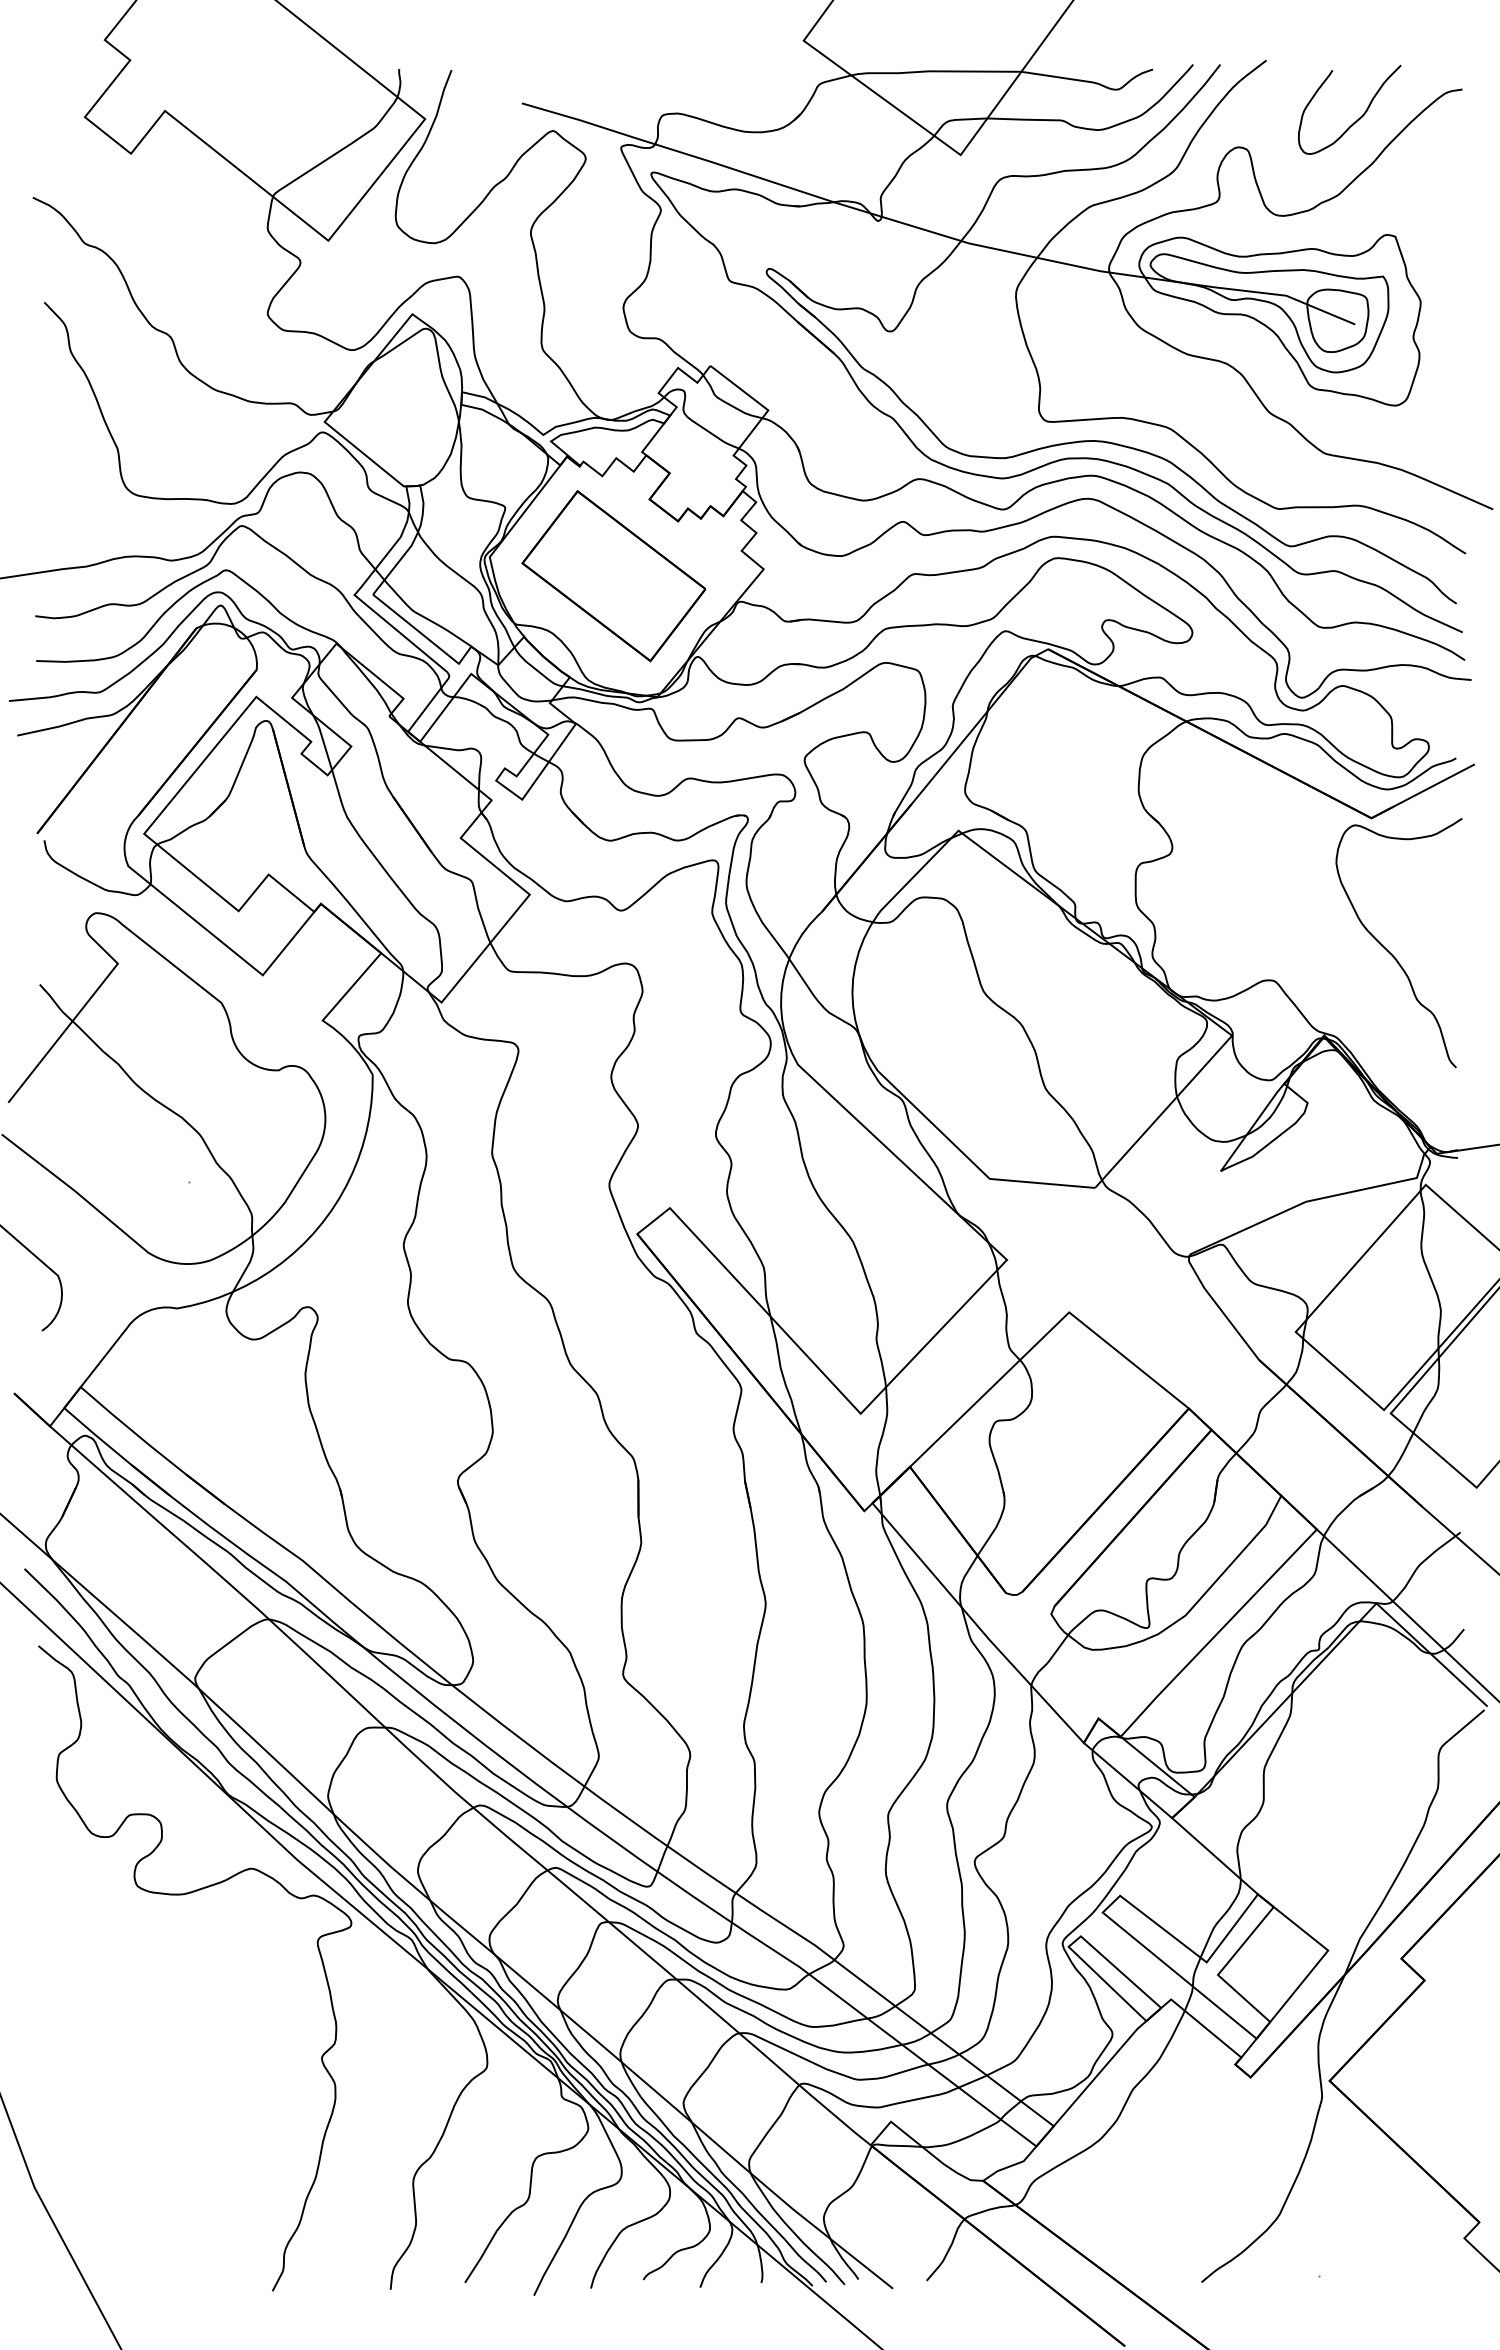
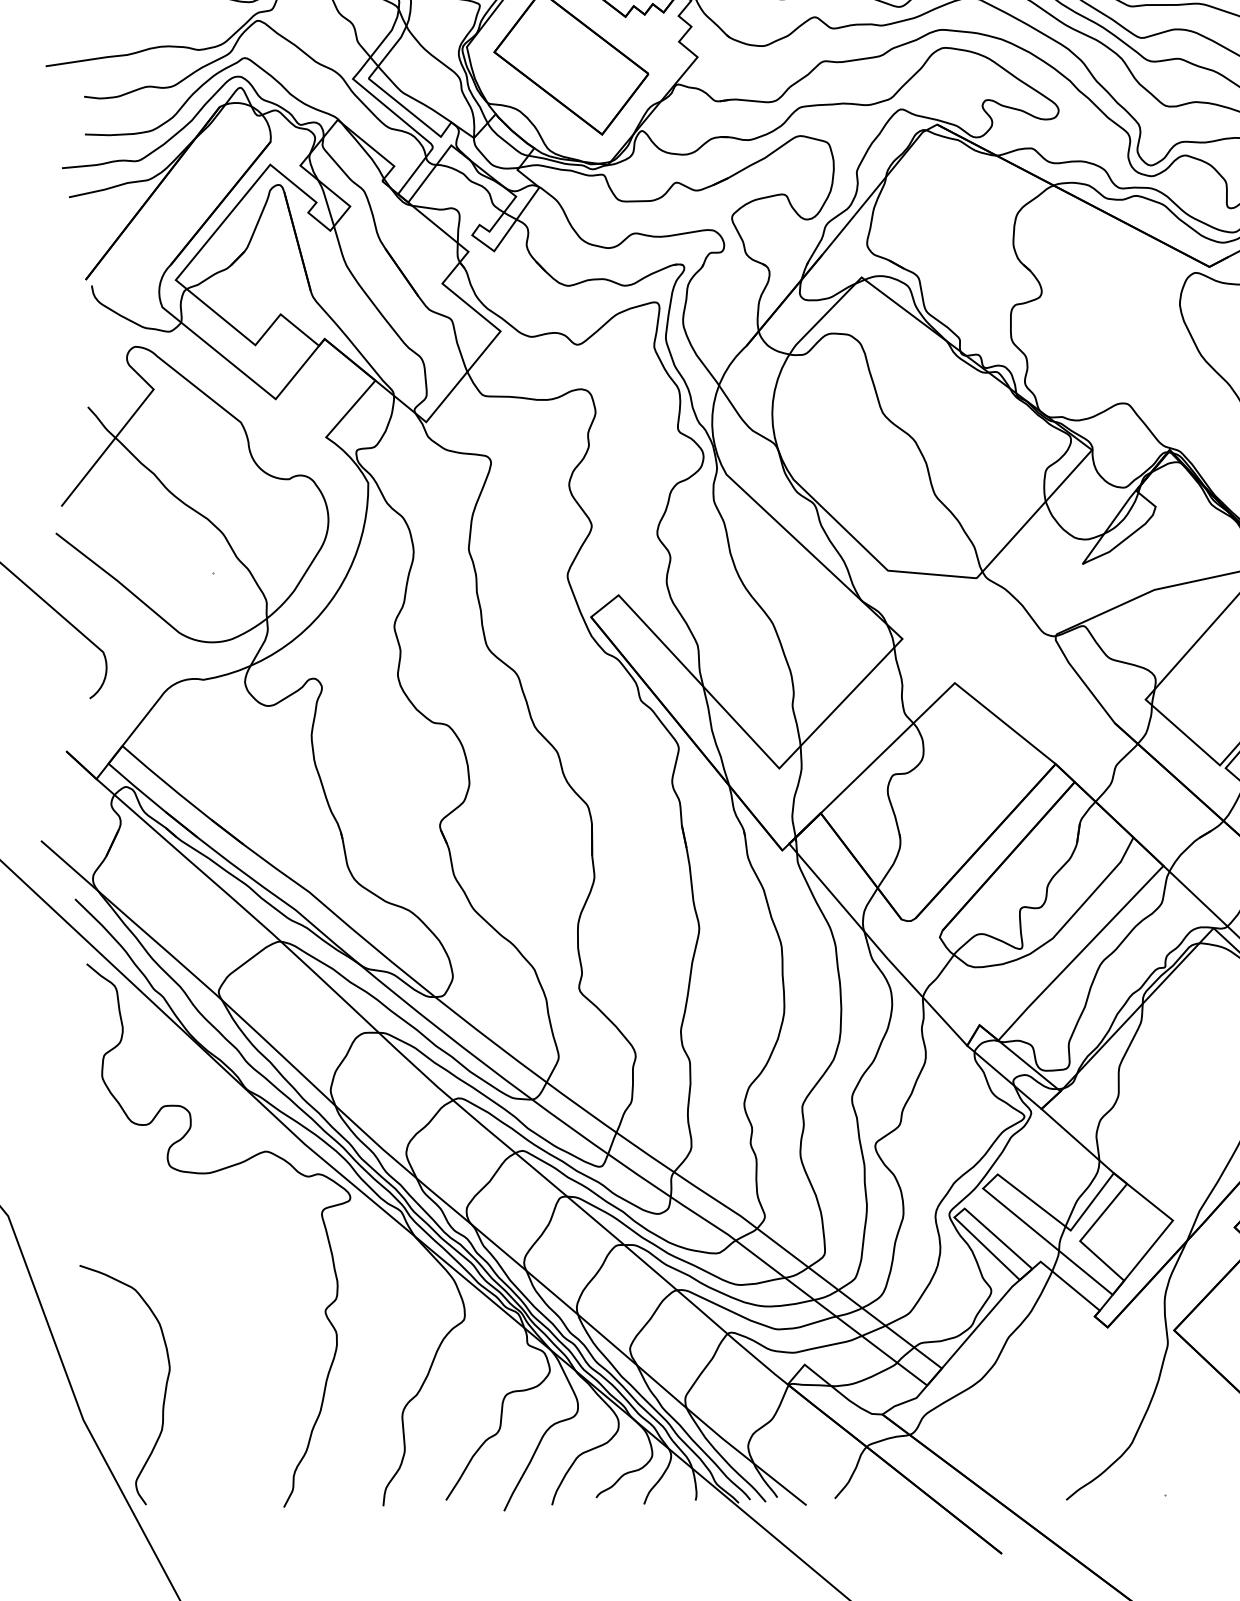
curve: (130, 2155) -> (164, 1393), added

